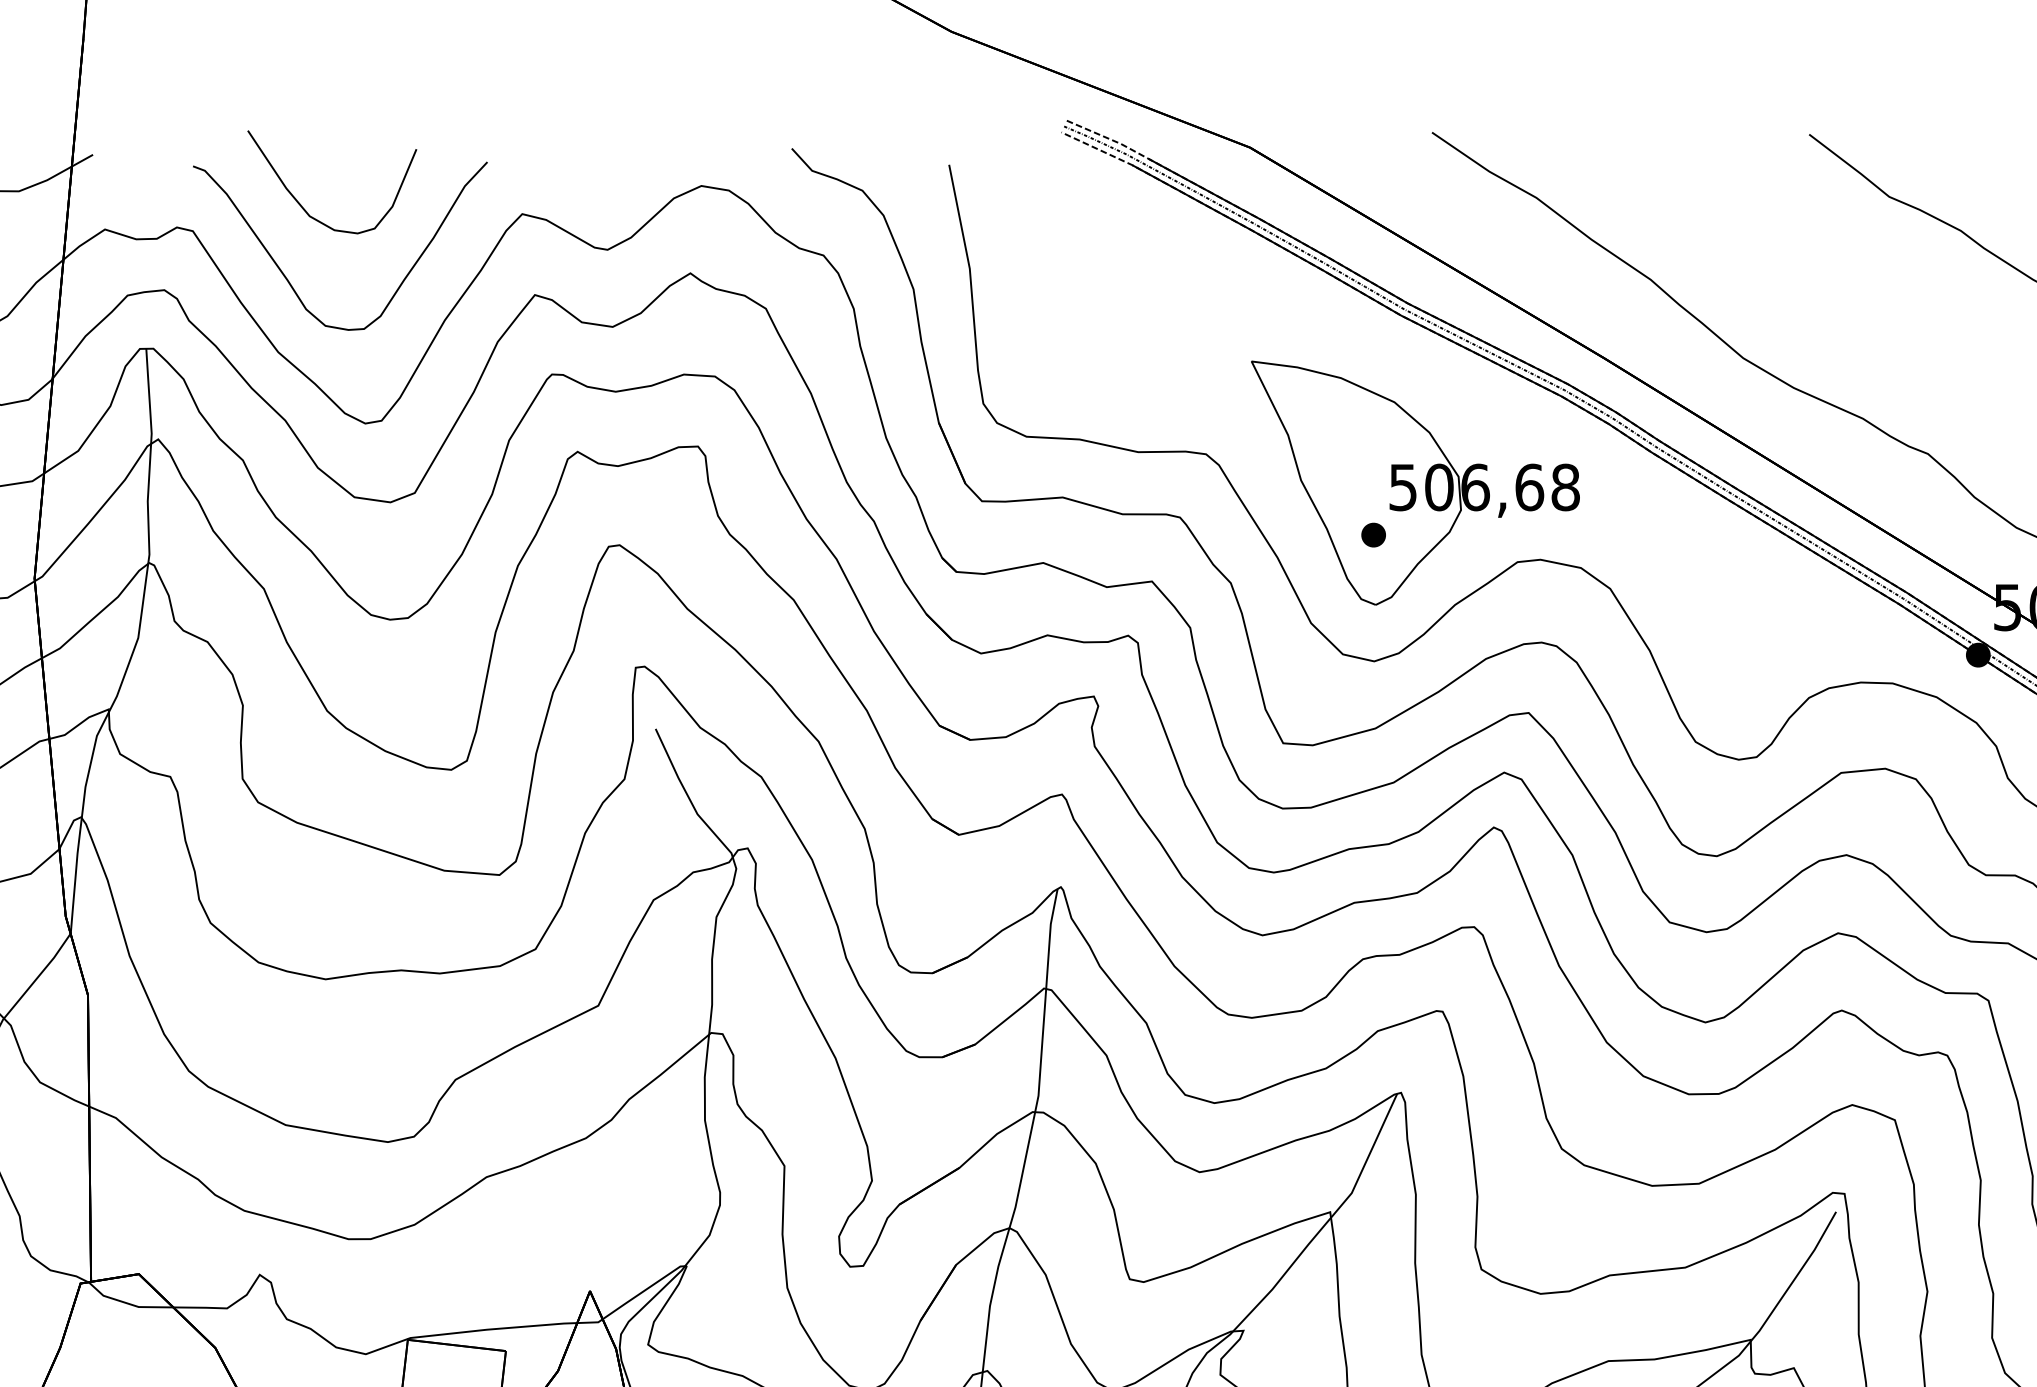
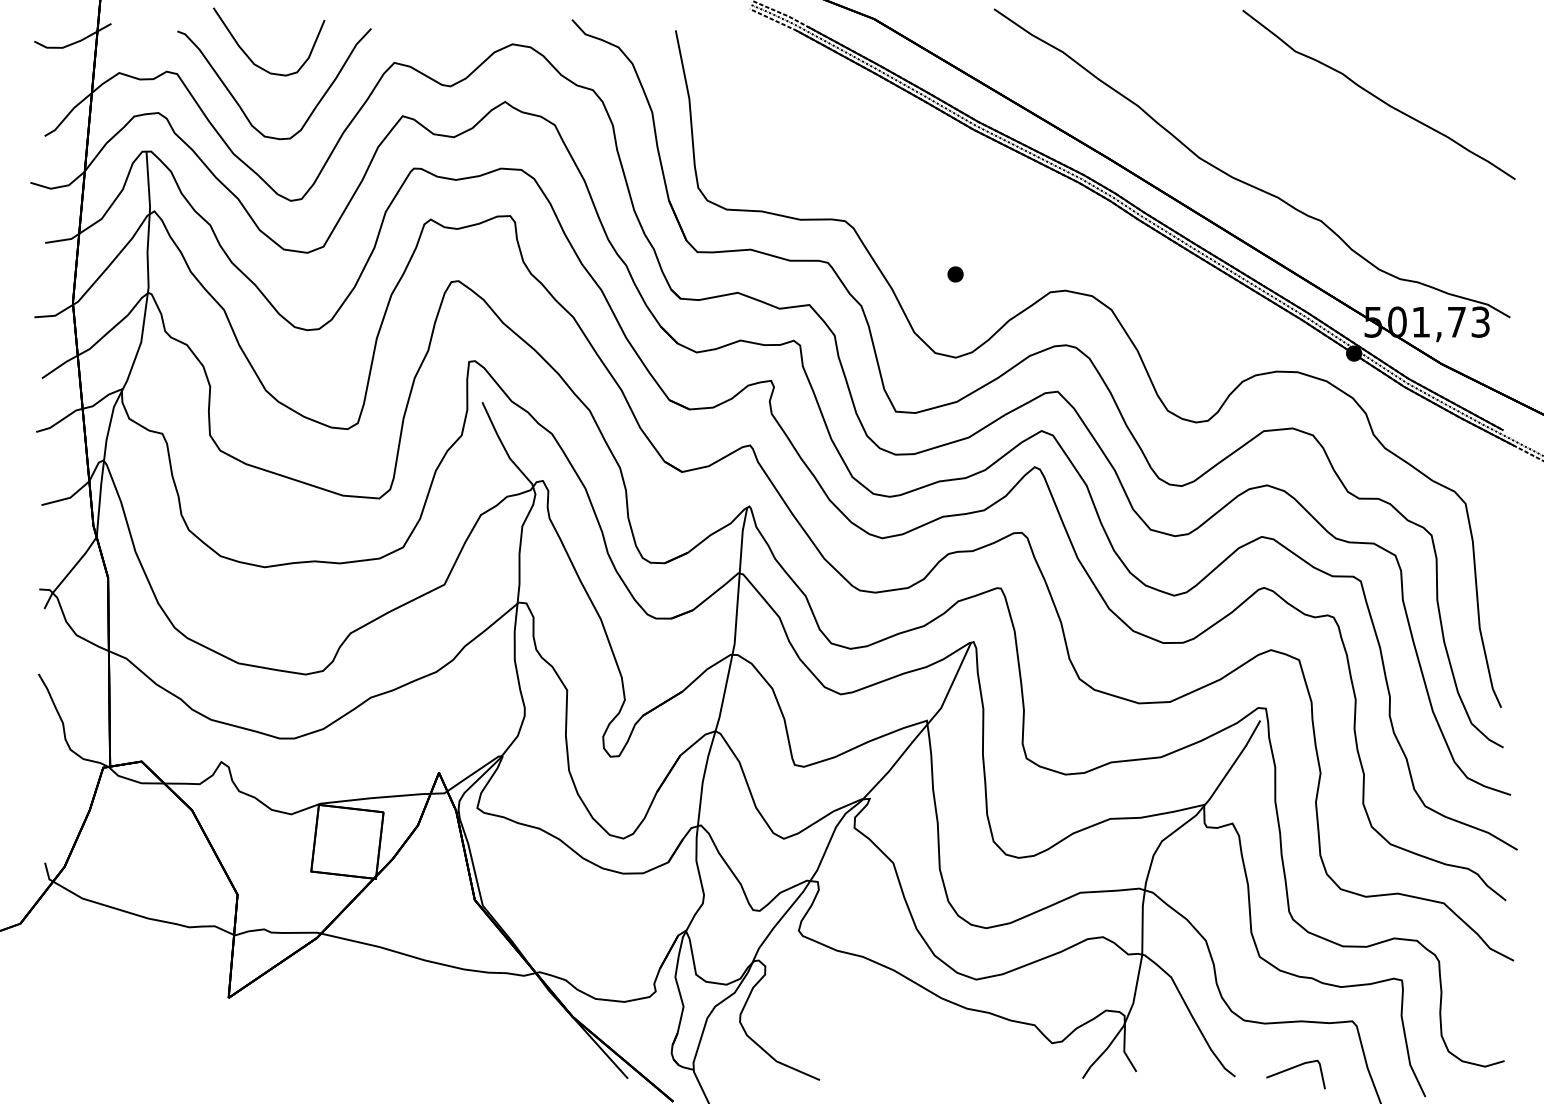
part: (1414, 483) -> (982, 240), removed

